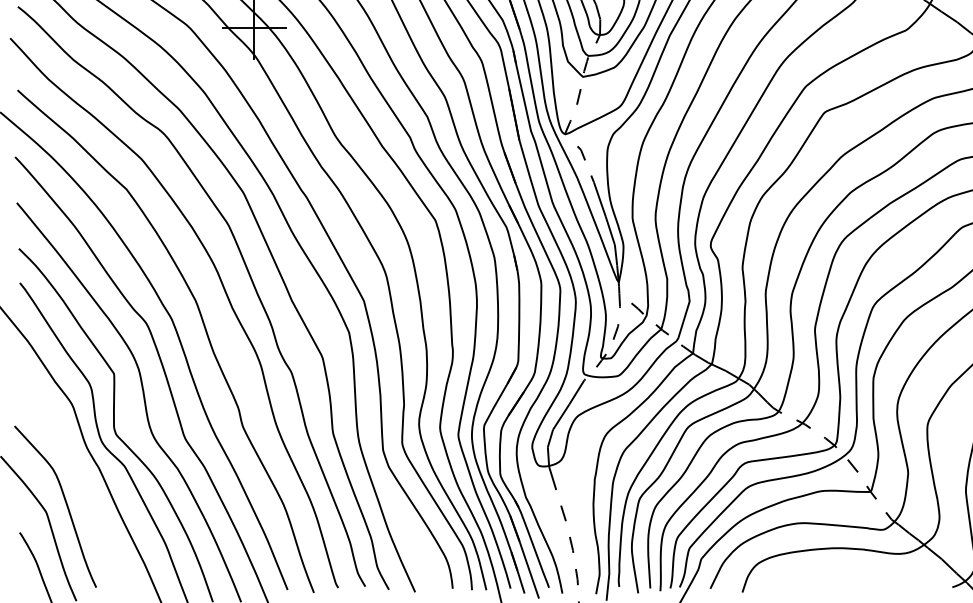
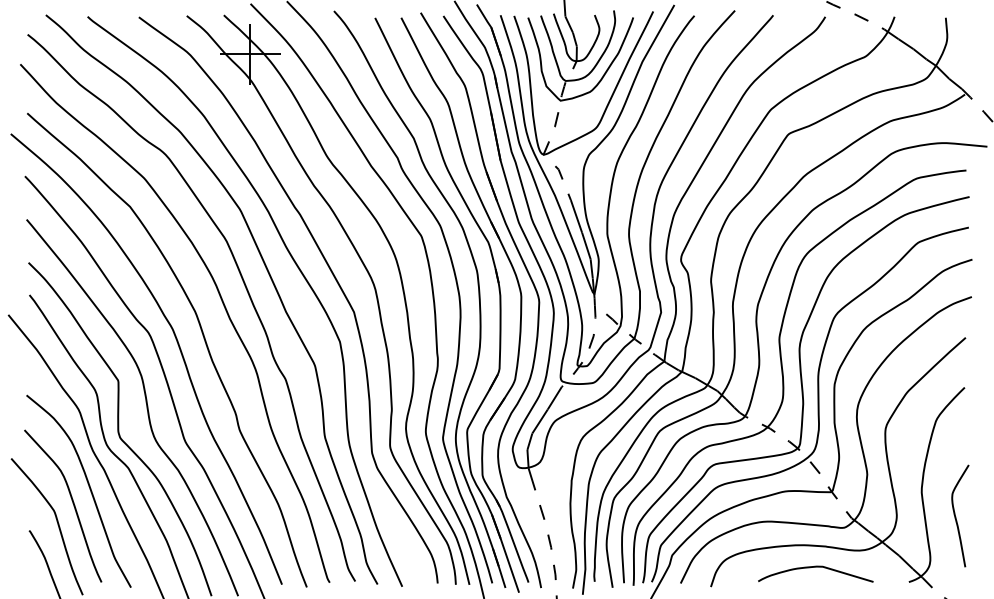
curve: (82, 485) -> (88, 486), added
curve: (853, 571) -> (815, 567), added

